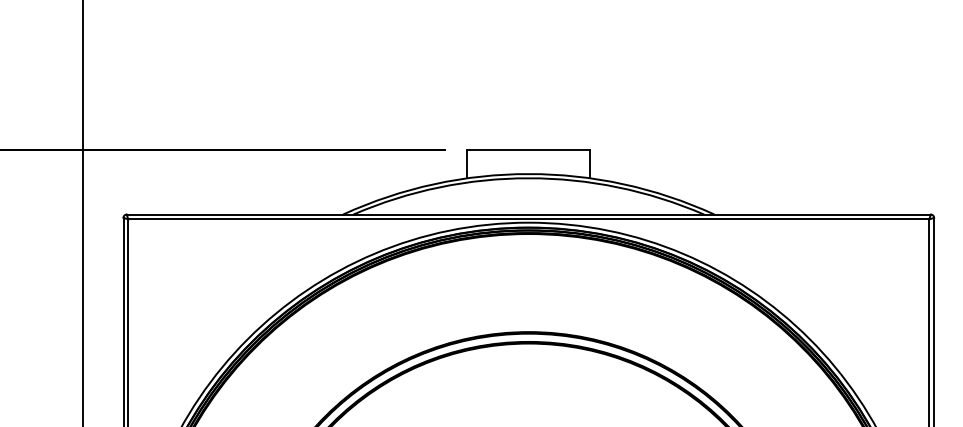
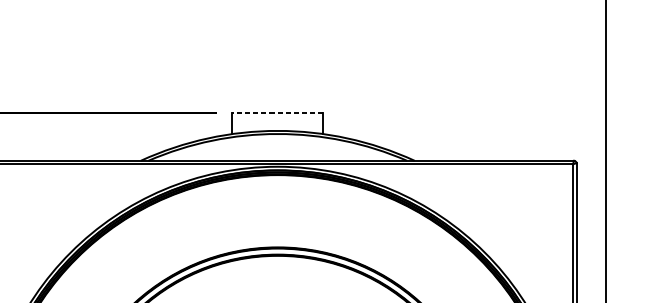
line: (528, 149) -> (277, 112), solid -> dashed

